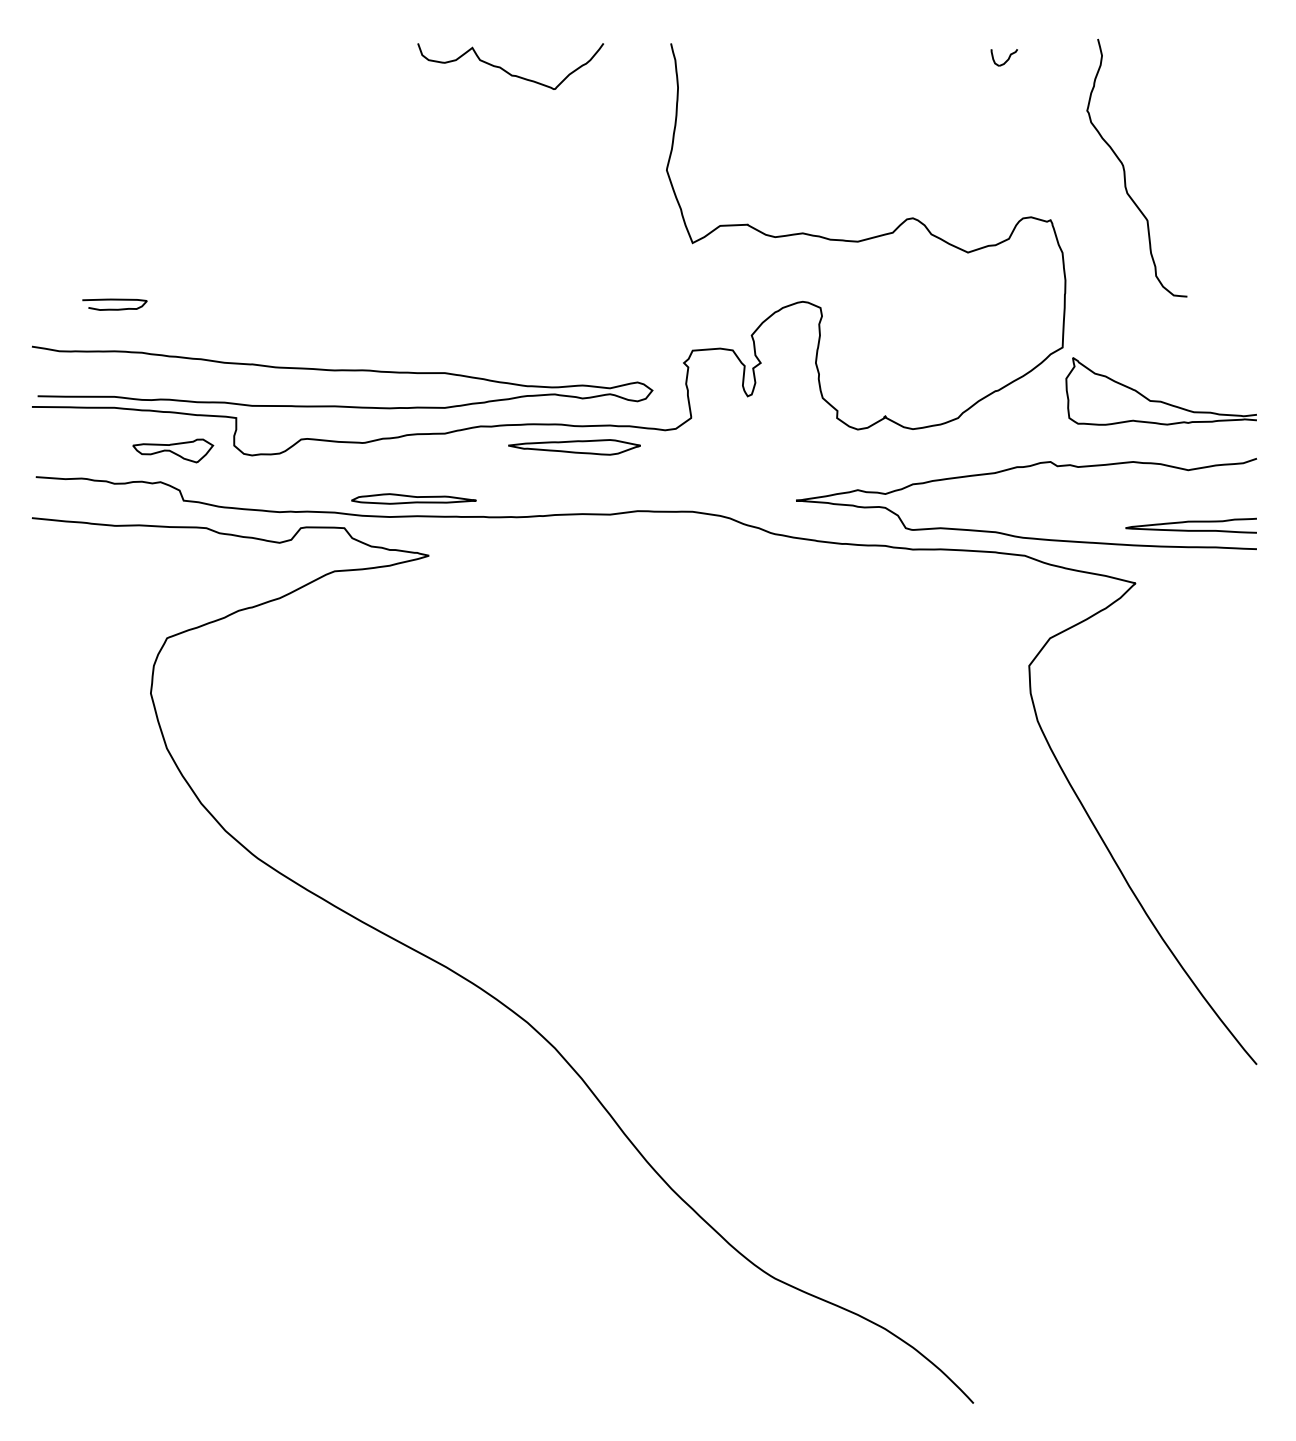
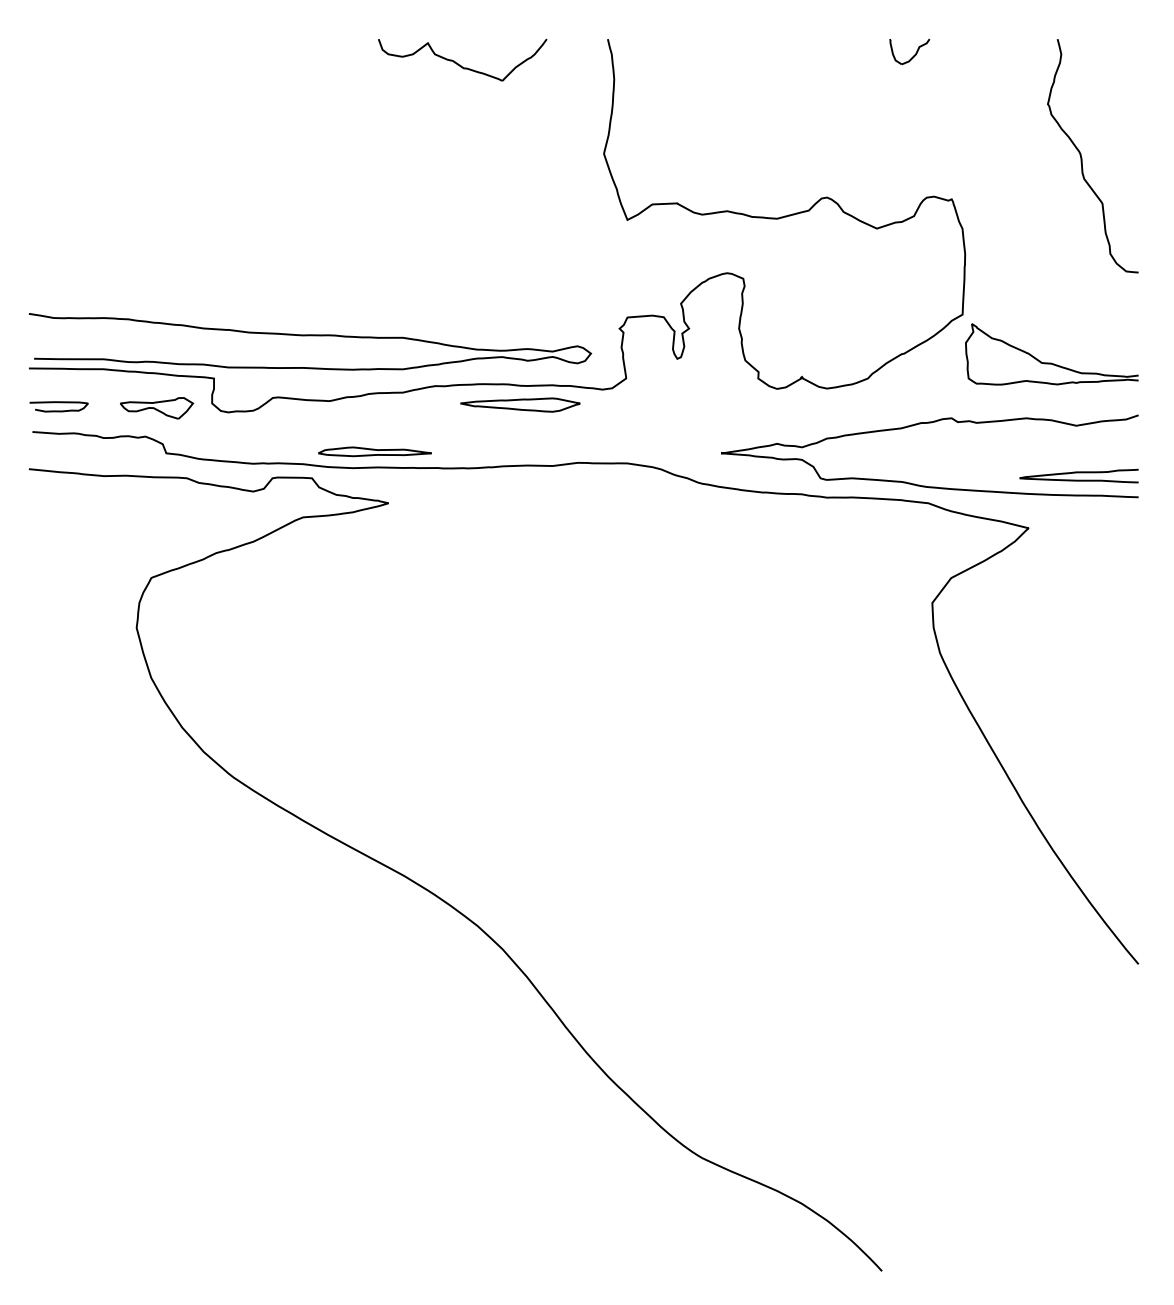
part: (1004, 58) -> (909, 52), size x1.67
curve: (1125, 169) -> (1082, 157), moved
curve: (114, 301) -> (58, 403), moved

